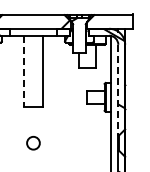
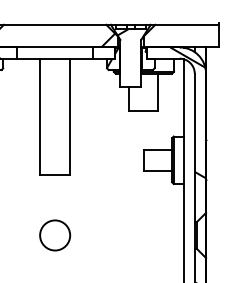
line: (24, 71) -> (40, 117), dashed -> solid
line: (118, 90) -> (195, 148), dashed -> solid
circle: (33, 143) -> (55, 236), size x1.43

